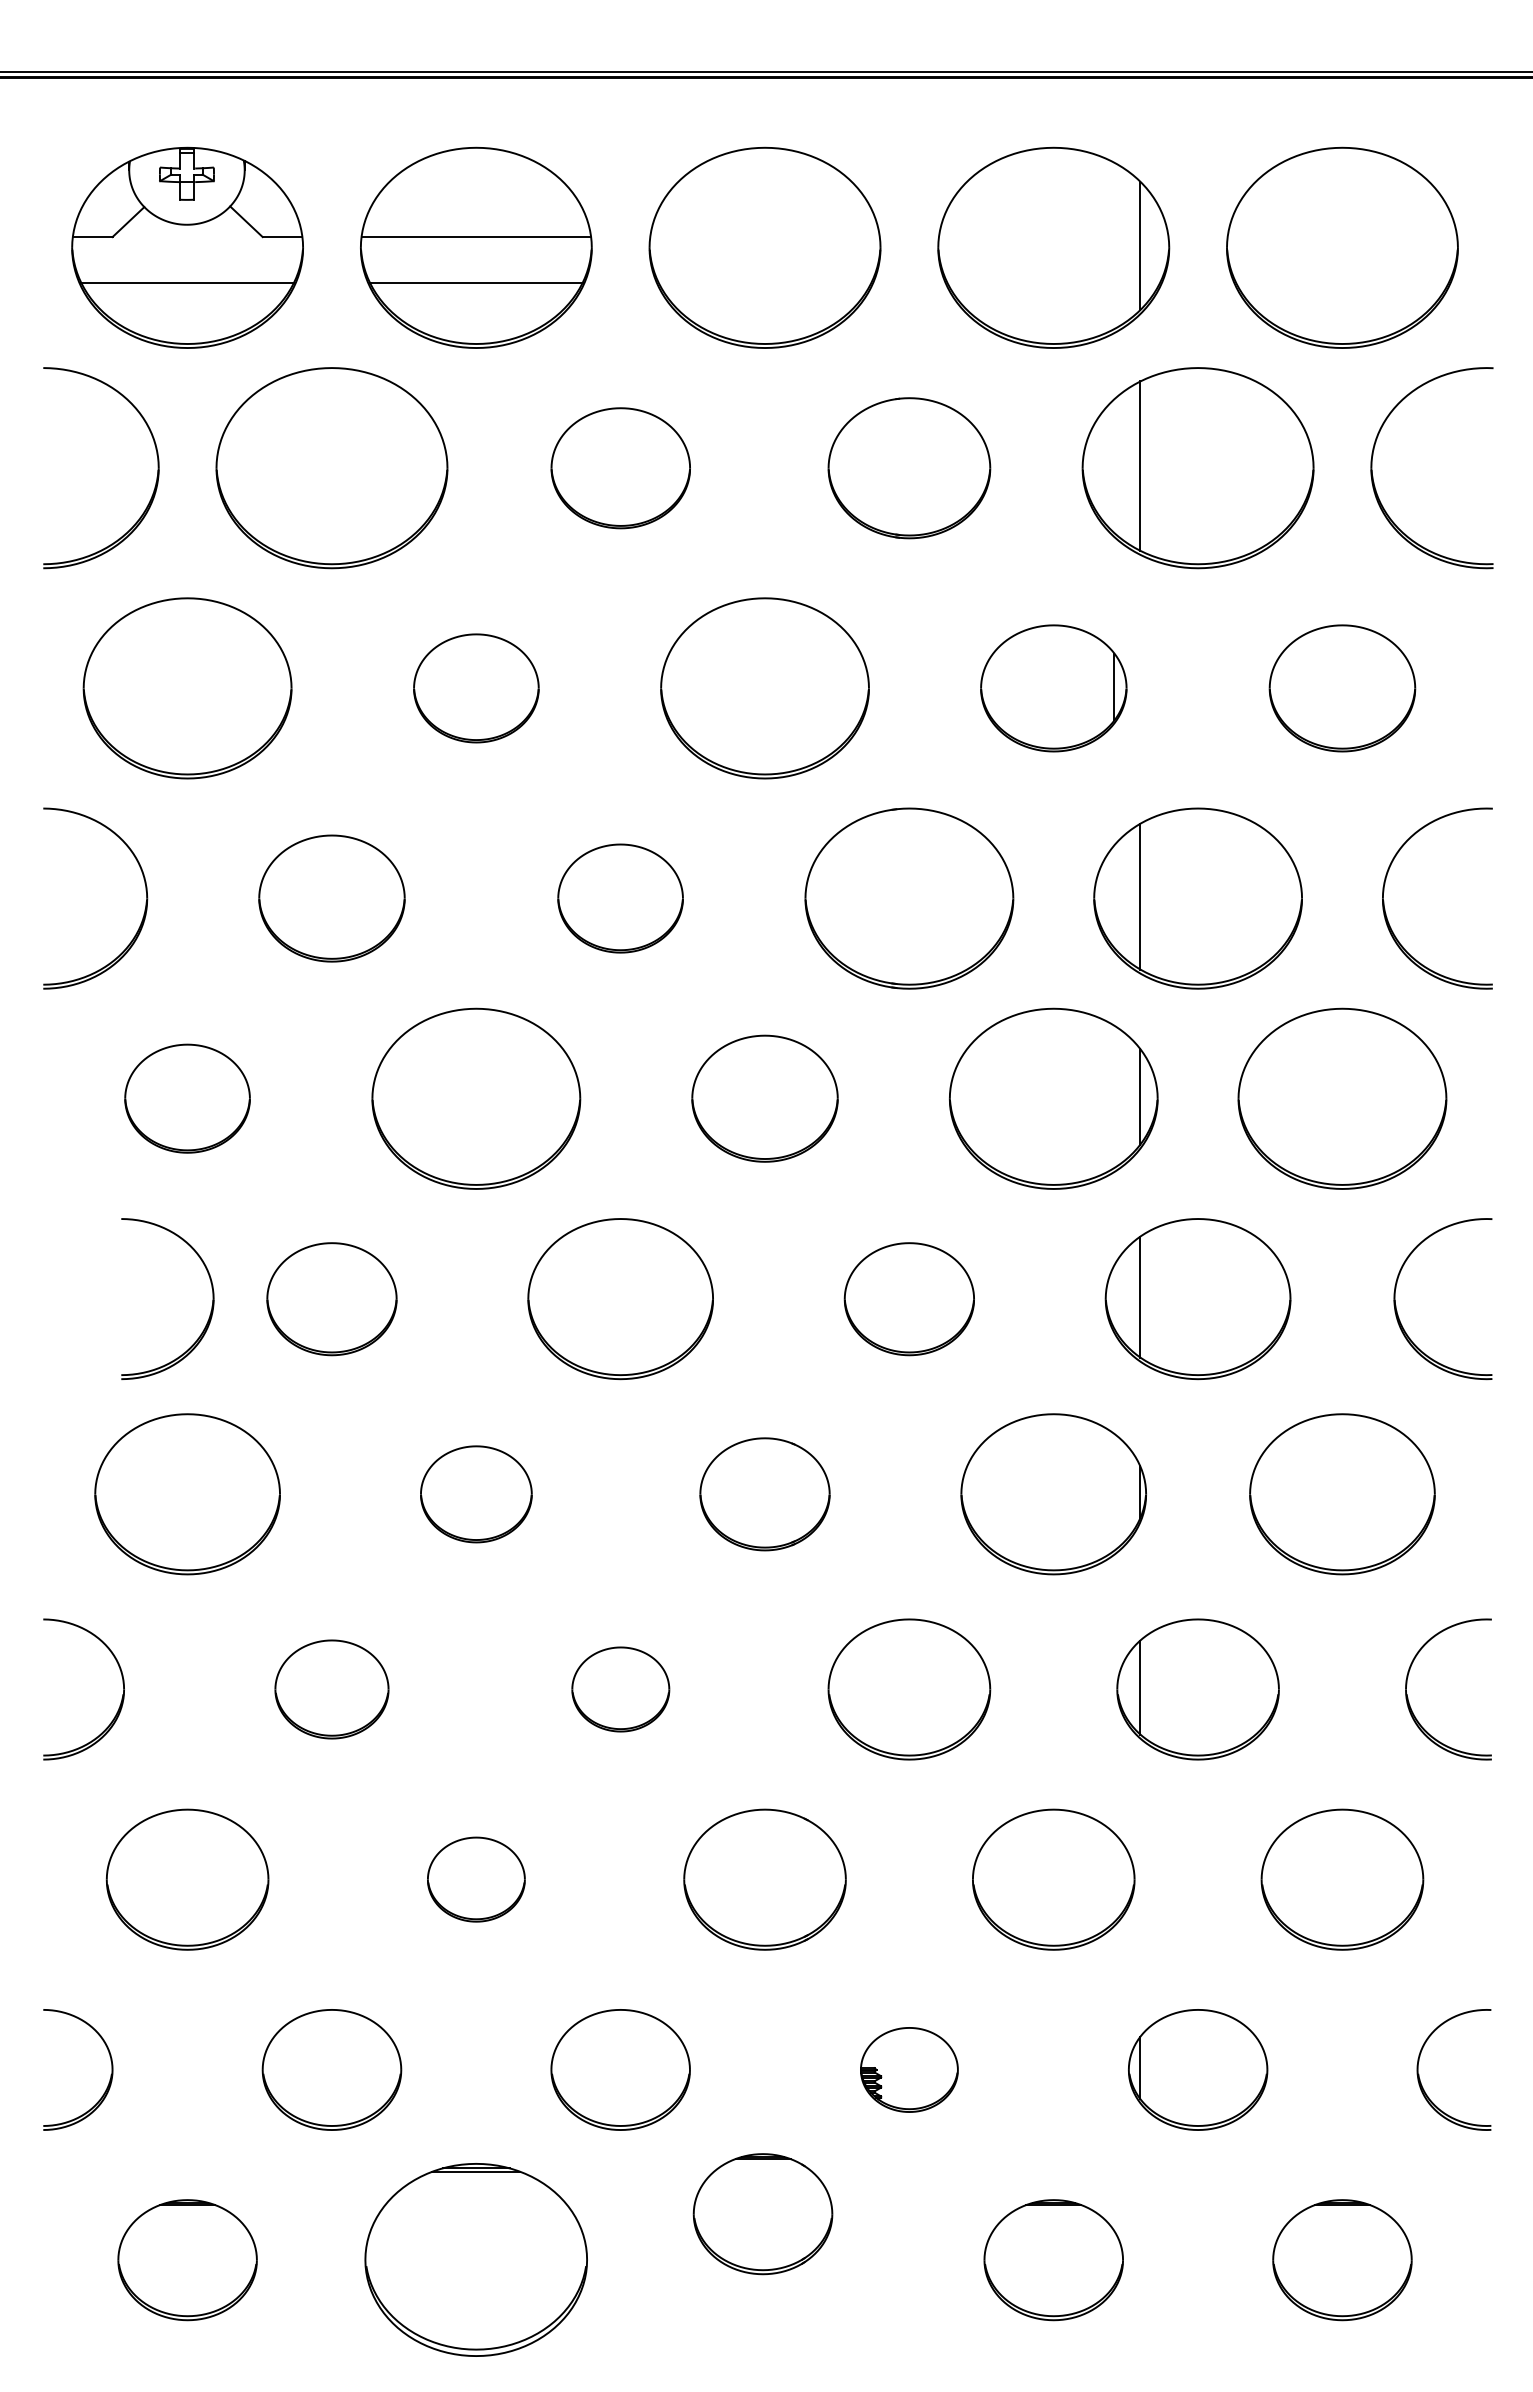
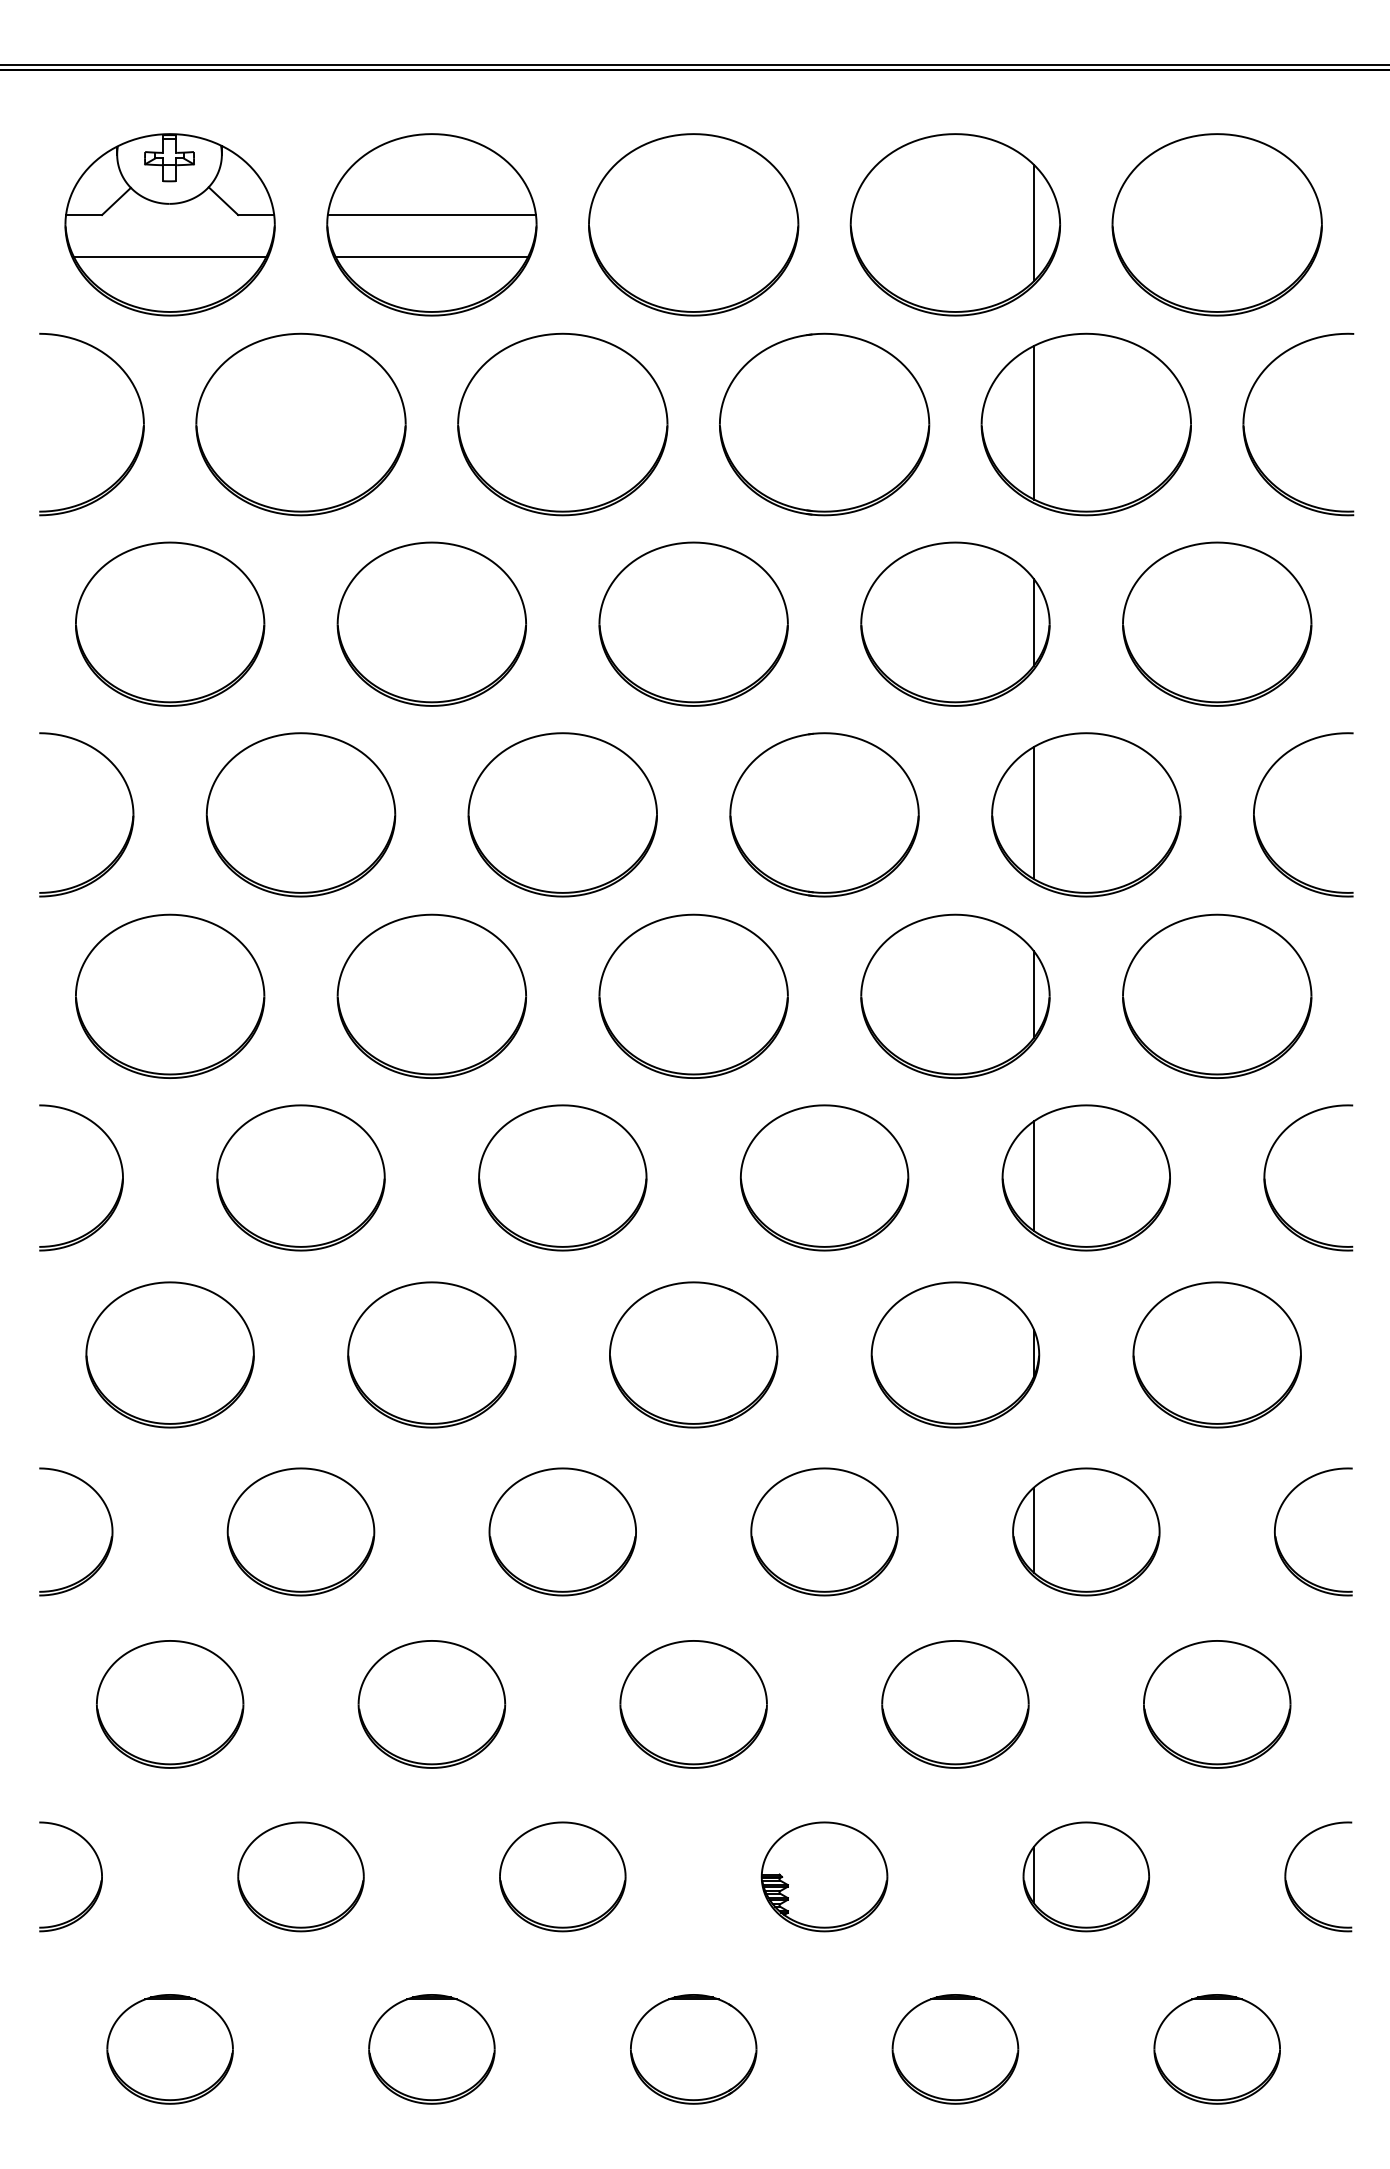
part: (620, 468) -> (562, 424), size x1.67
part: (909, 468) -> (824, 424), size x1.43
part: (476, 688) -> (432, 624), size x1.67
part: (1053, 688) -> (955, 624), size x1.43
part: (1342, 688) -> (1217, 624), size x1.43
part: (331, 898) -> (300, 814), size x1.43
part: (620, 898) -> (562, 814), size x1.67
part: (187, 1098) -> (170, 996), size x1.67
part: (764, 1098) -> (693, 996), size x1.43
part: (331, 1299) -> (300, 1178), size x1.43
part: (909, 1299) -> (824, 1178), size x1.43
part: (211, 1306) -> (121, 1184), moved
part: (476, 1494) -> (432, 1355), size x1.67
part: (764, 1494) -> (693, 1355), size x1.43
part: (331, 1689) -> (300, 1531), size x1.43
part: (620, 1689) -> (562, 1531), size x1.67
part: (476, 1879) -> (432, 1704), size x1.67
part: (909, 2069) -> (824, 1876), size x1.43
part: (762, 2214) -> (693, 2049), moved
part: (476, 2260) -> (432, 2049), size x0.62

